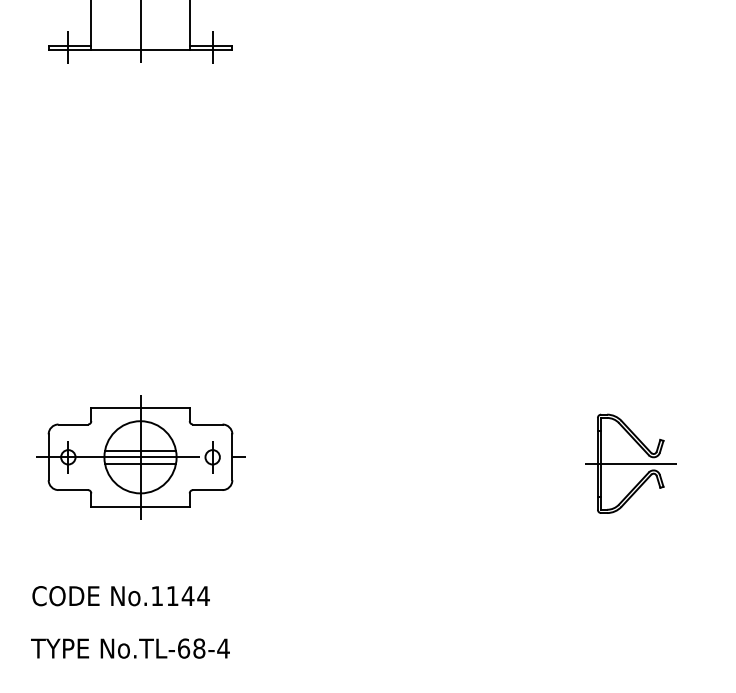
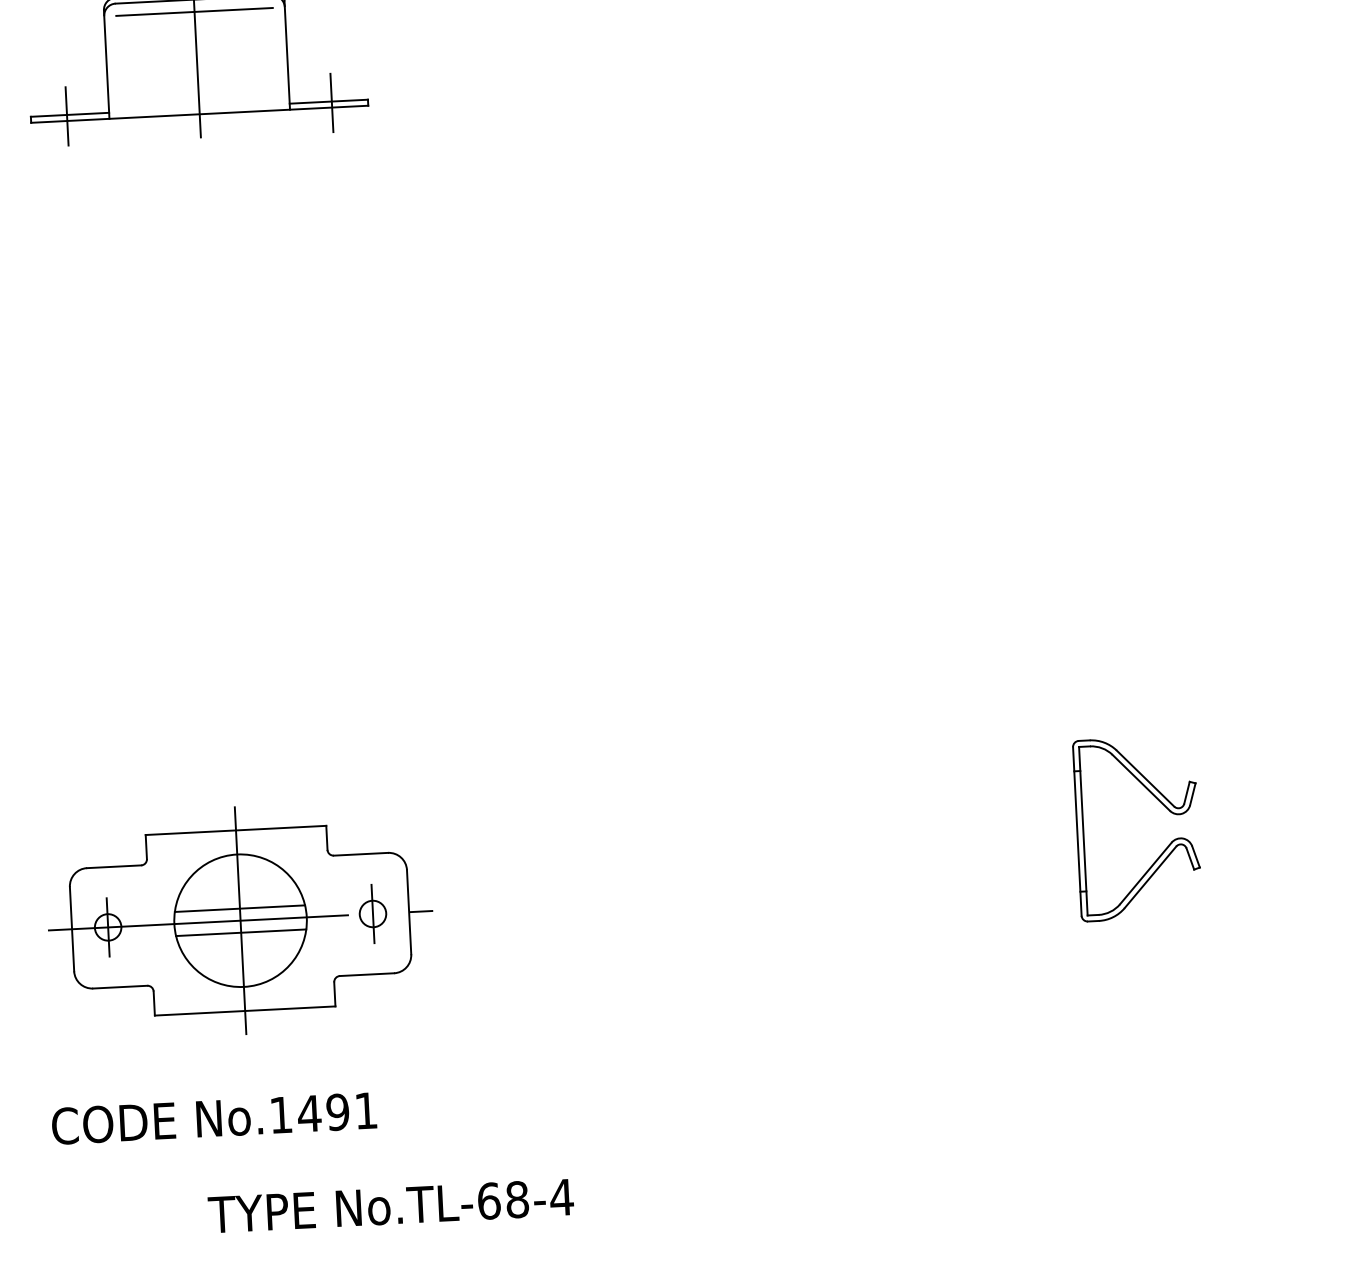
part: (140, 457) -> (240, 921), moved
line: (630, 463) -> (1137, 827), removed
text: (187, 596) -> (336, 1113), No.1144 -> No.1491
text: (130, 648) -> (391, 1205), moved

